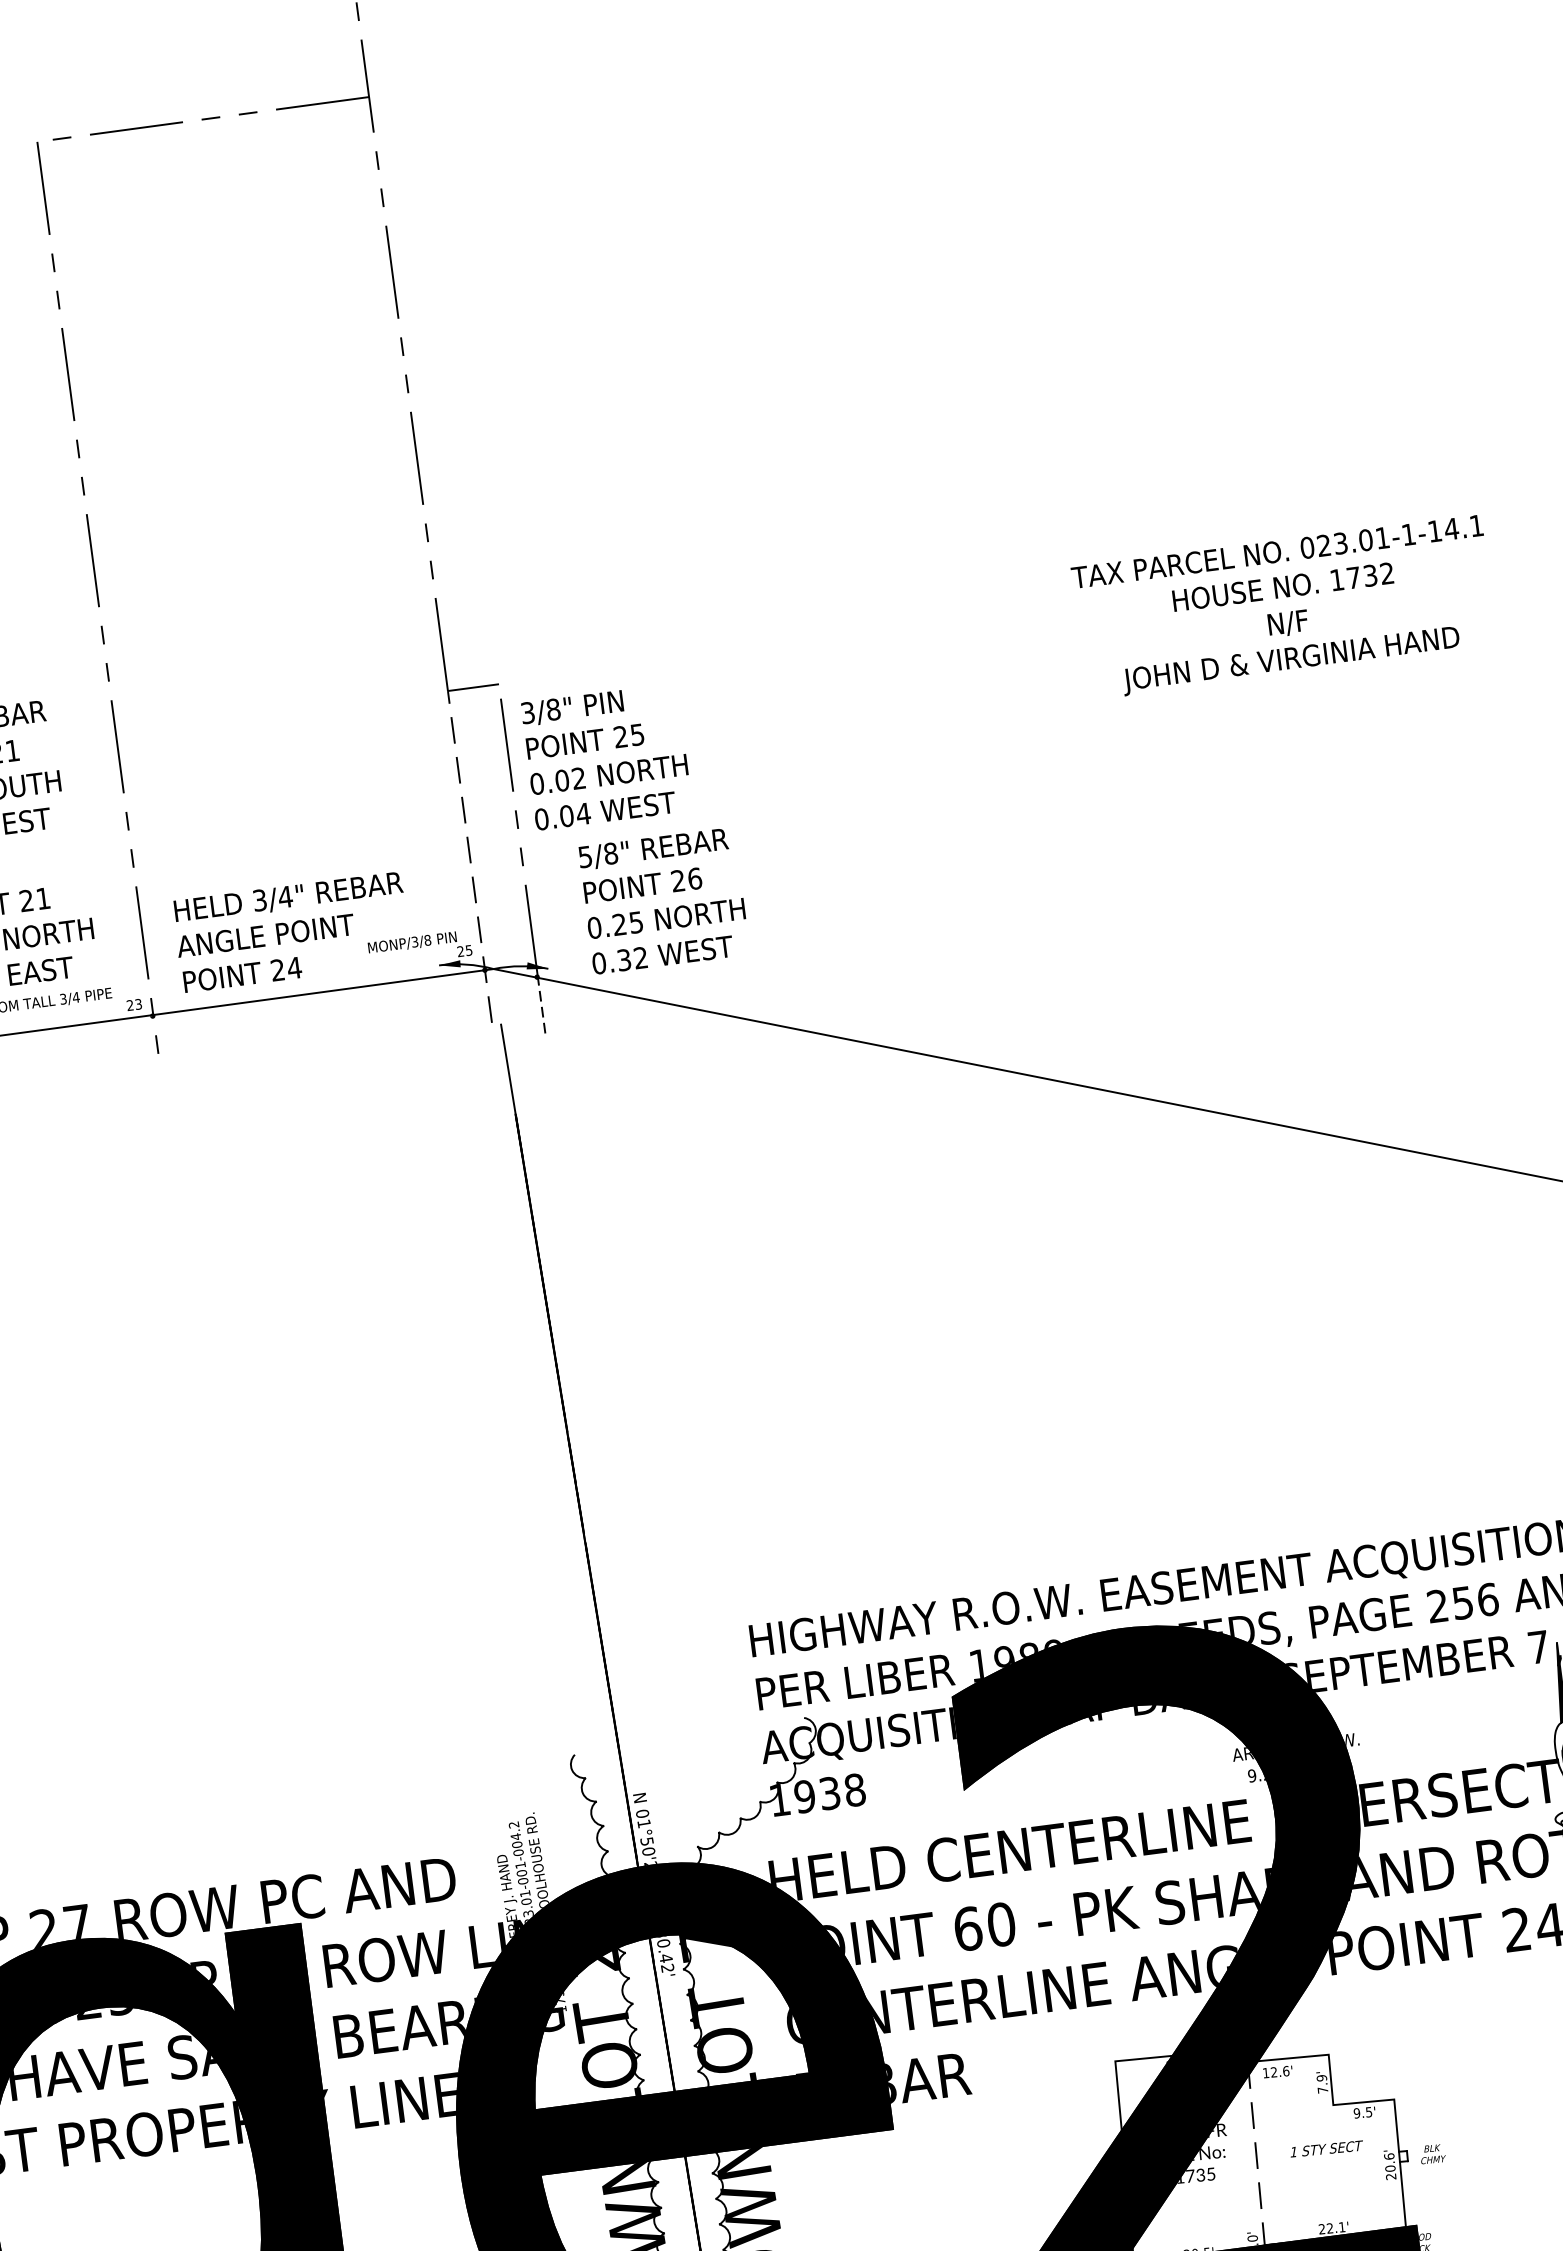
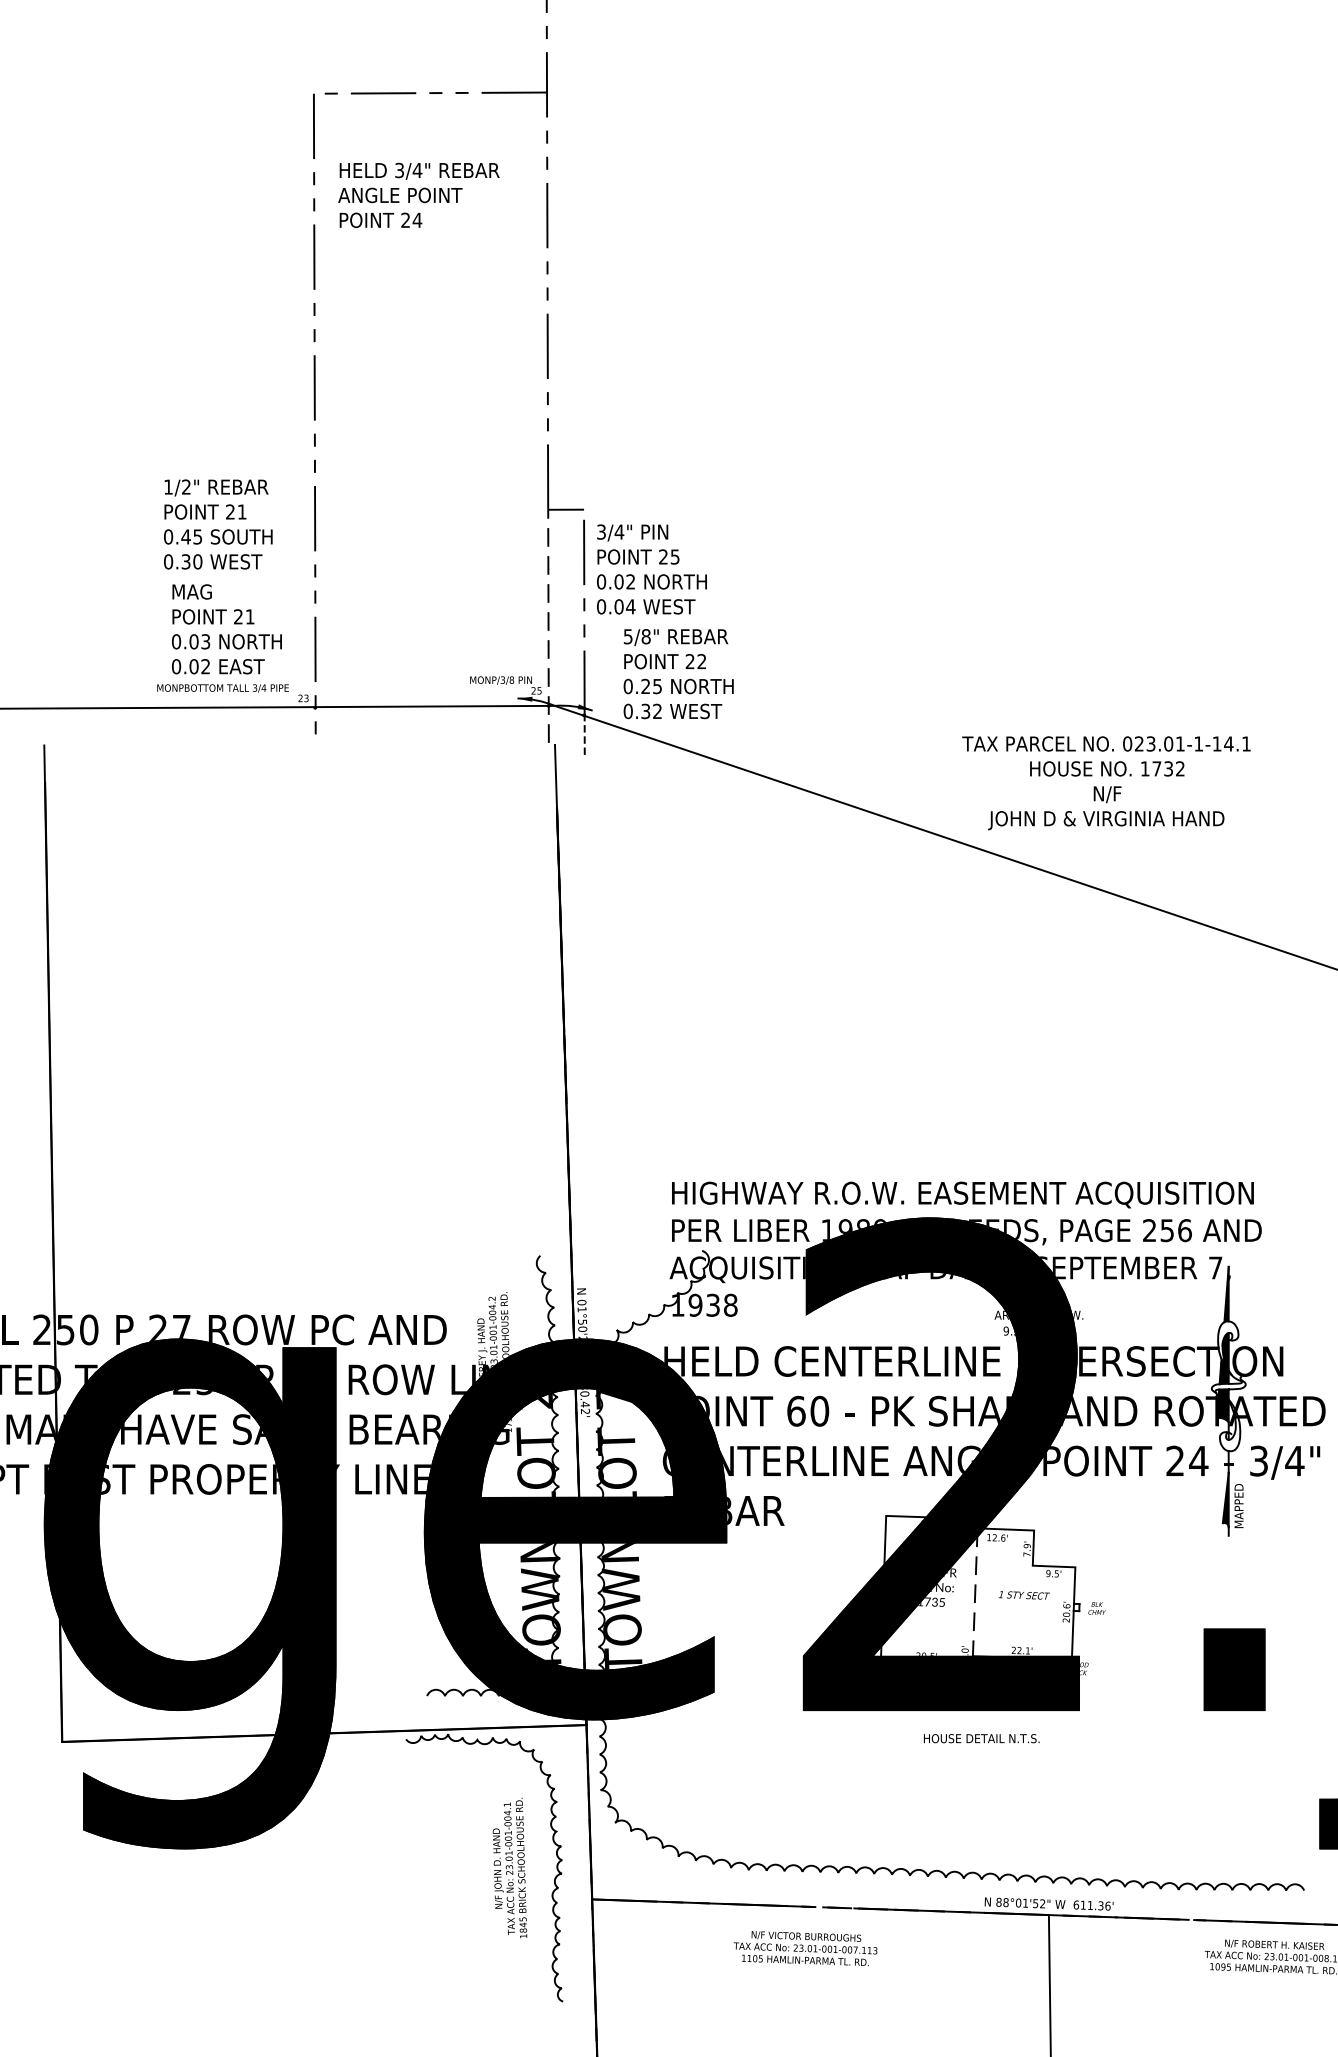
text: (1284, 608) -> (1106, 783), moved
text: (553, 708) -> (619, 531), 3/8" -> 3/4"
text: (694, 878) -> (701, 661), 26 -> 22
text: (291, 931) -> (418, 194), moved

